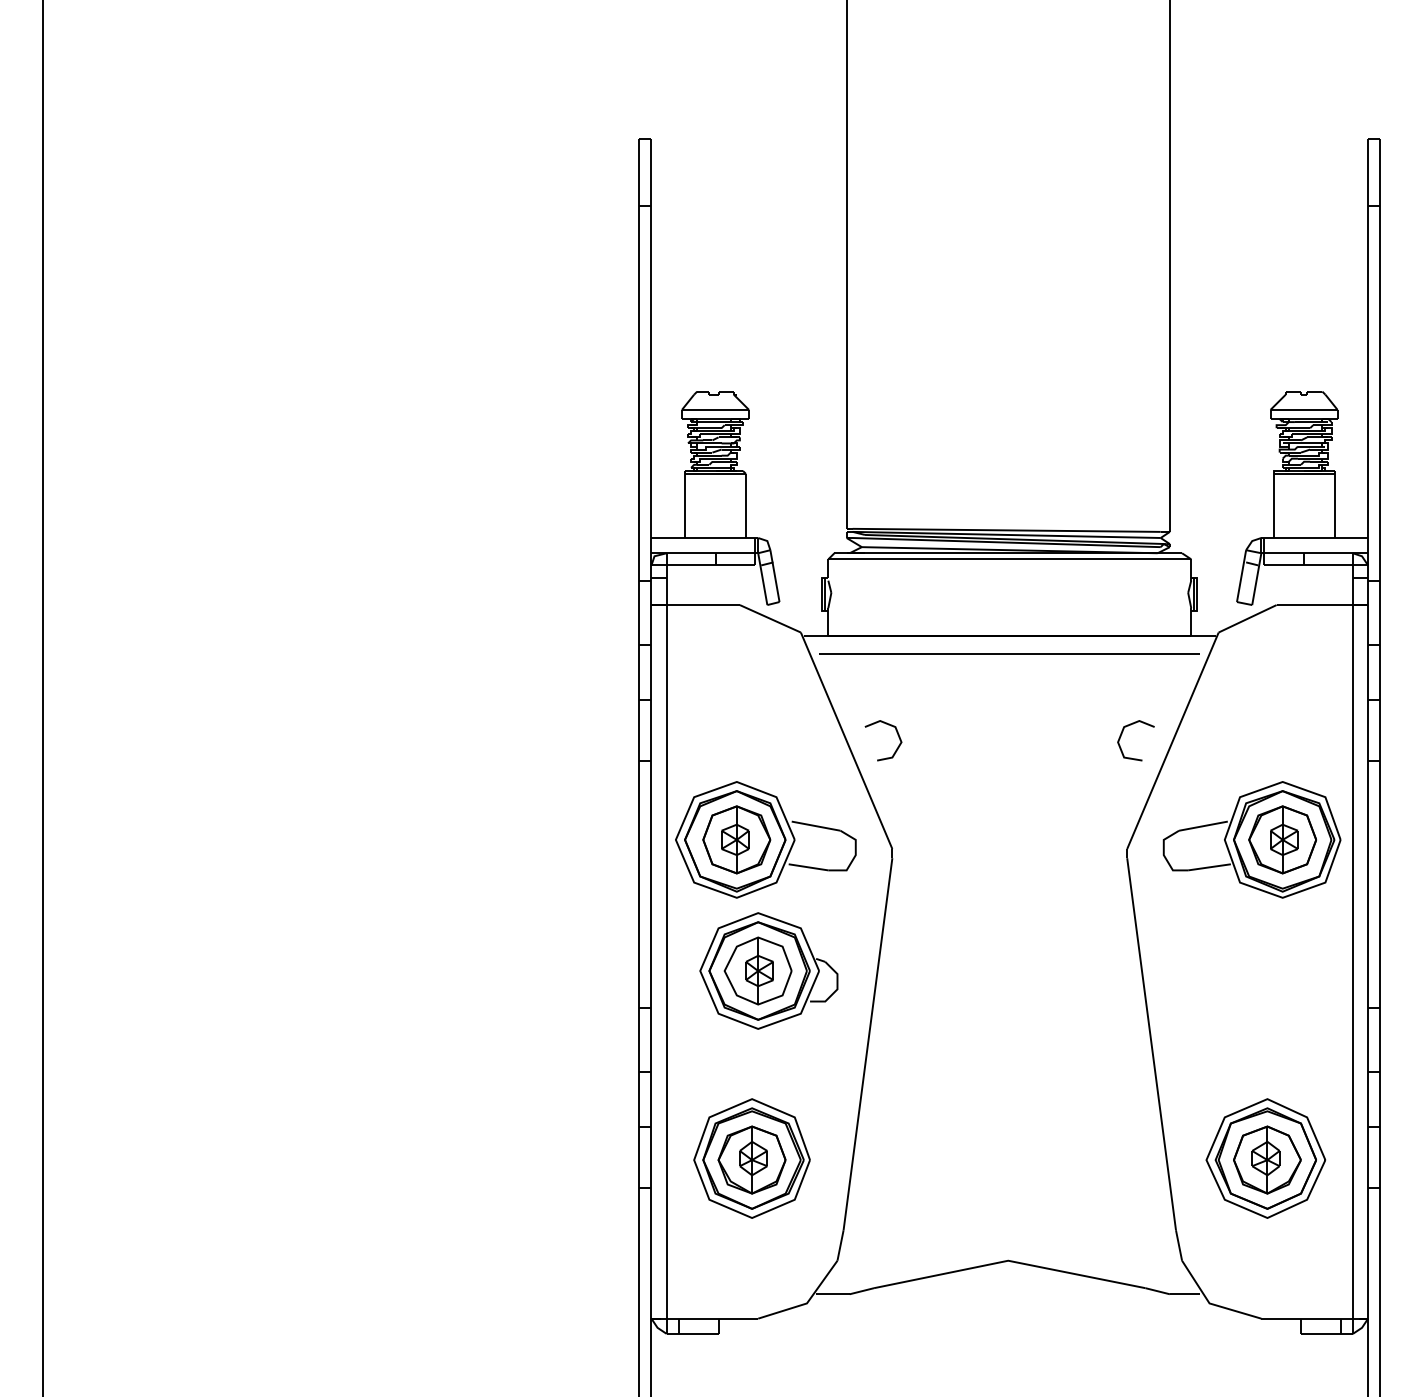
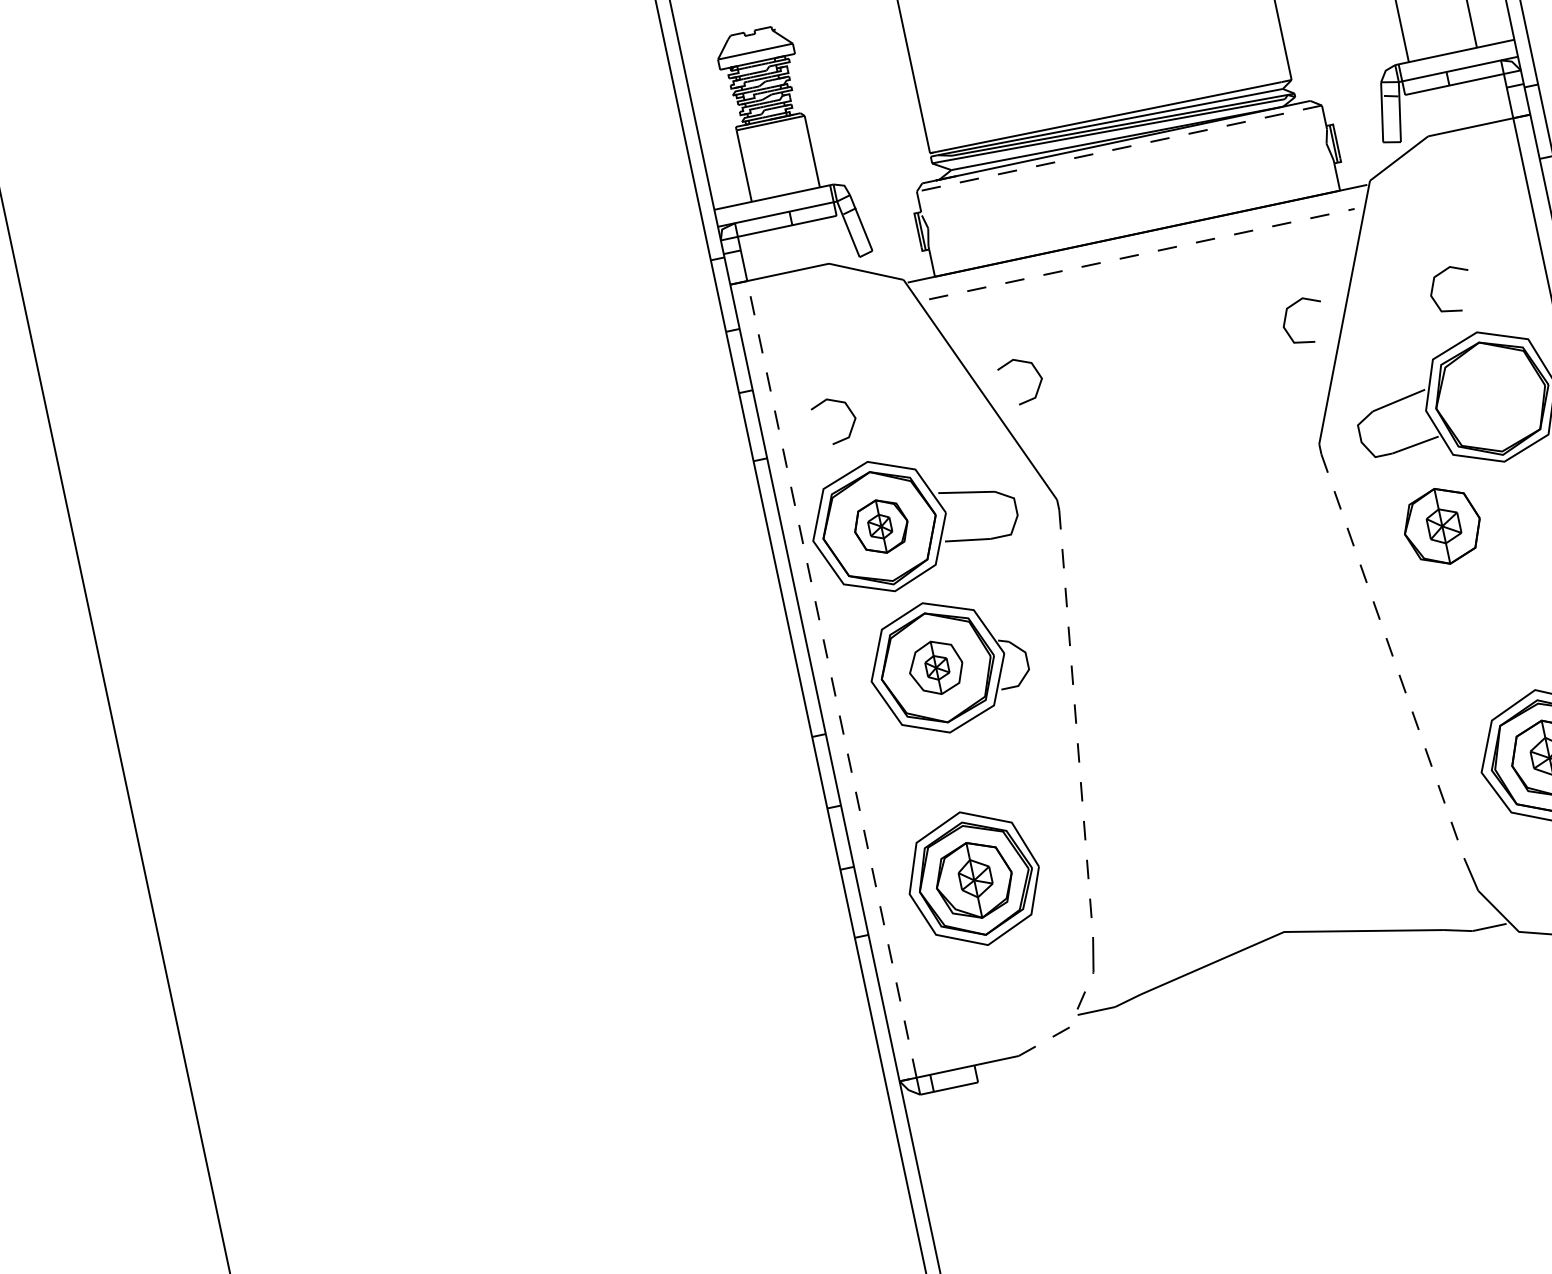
line: (1009, 559) -> (1119, 148), solid -> dashed
line: (1009, 653) -> (1141, 253), solid -> dashed
curve: (1254, 734) -> (1434, 286), added
curve: (730, 735) -> (849, 411), added
part: (736, 839) -> (880, 526), size x0.7
part: (1282, 839) -> (1442, 525), moved
line: (666, 961) -> (831, 679), solid -> dashed
part: (757, 970) -> (935, 667), size x0.7
line: (867, 1044) -> (1075, 723), solid -> dashed
line: (1151, 1044) -> (1392, 656), solid -> dashed
line: (806, 1303) -> (1069, 1027), solid -> dashed

